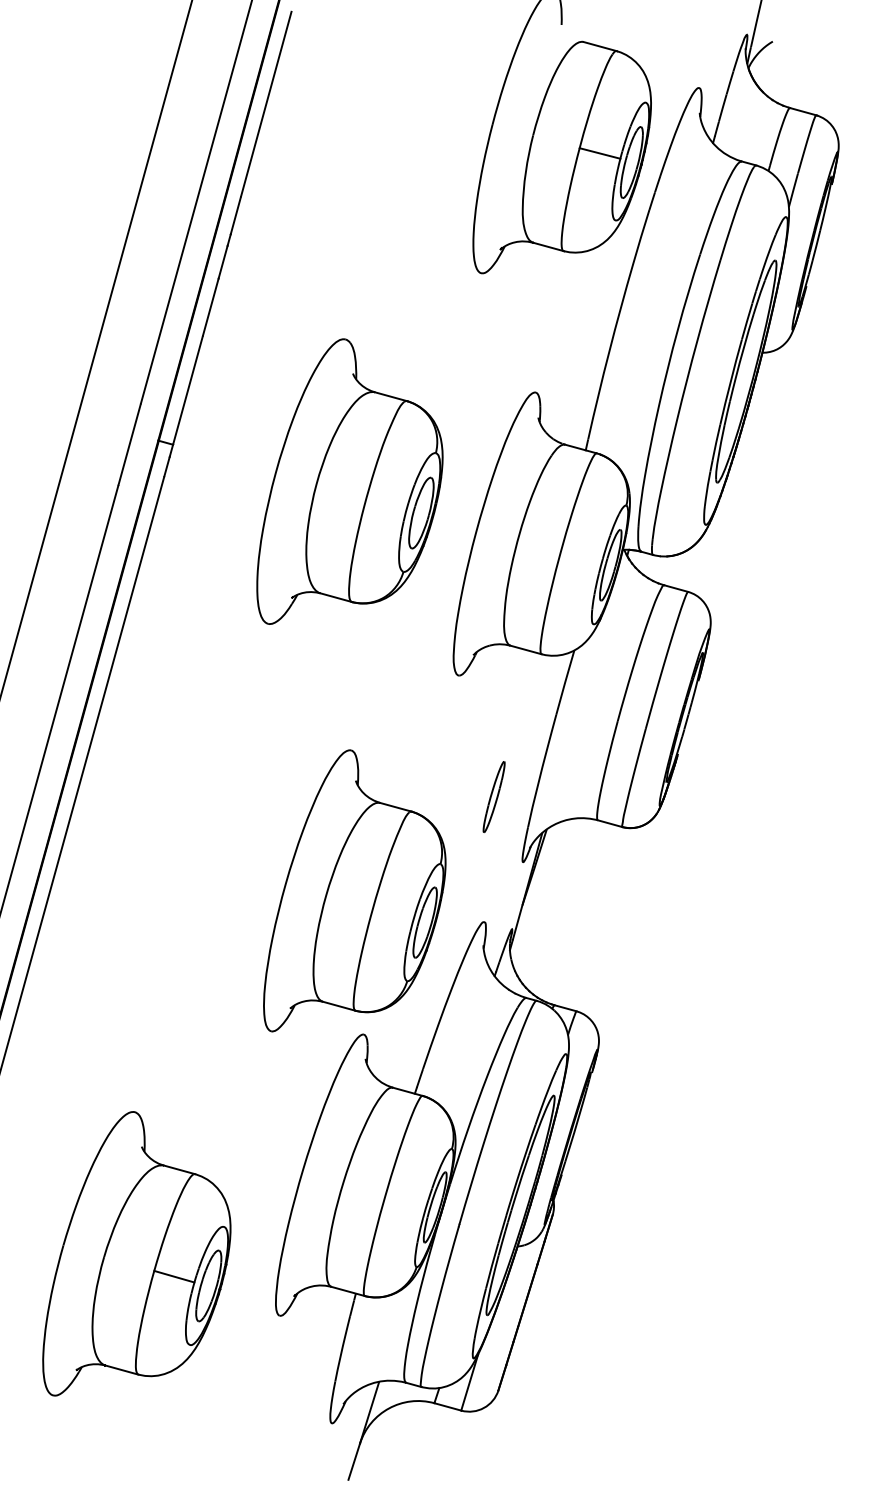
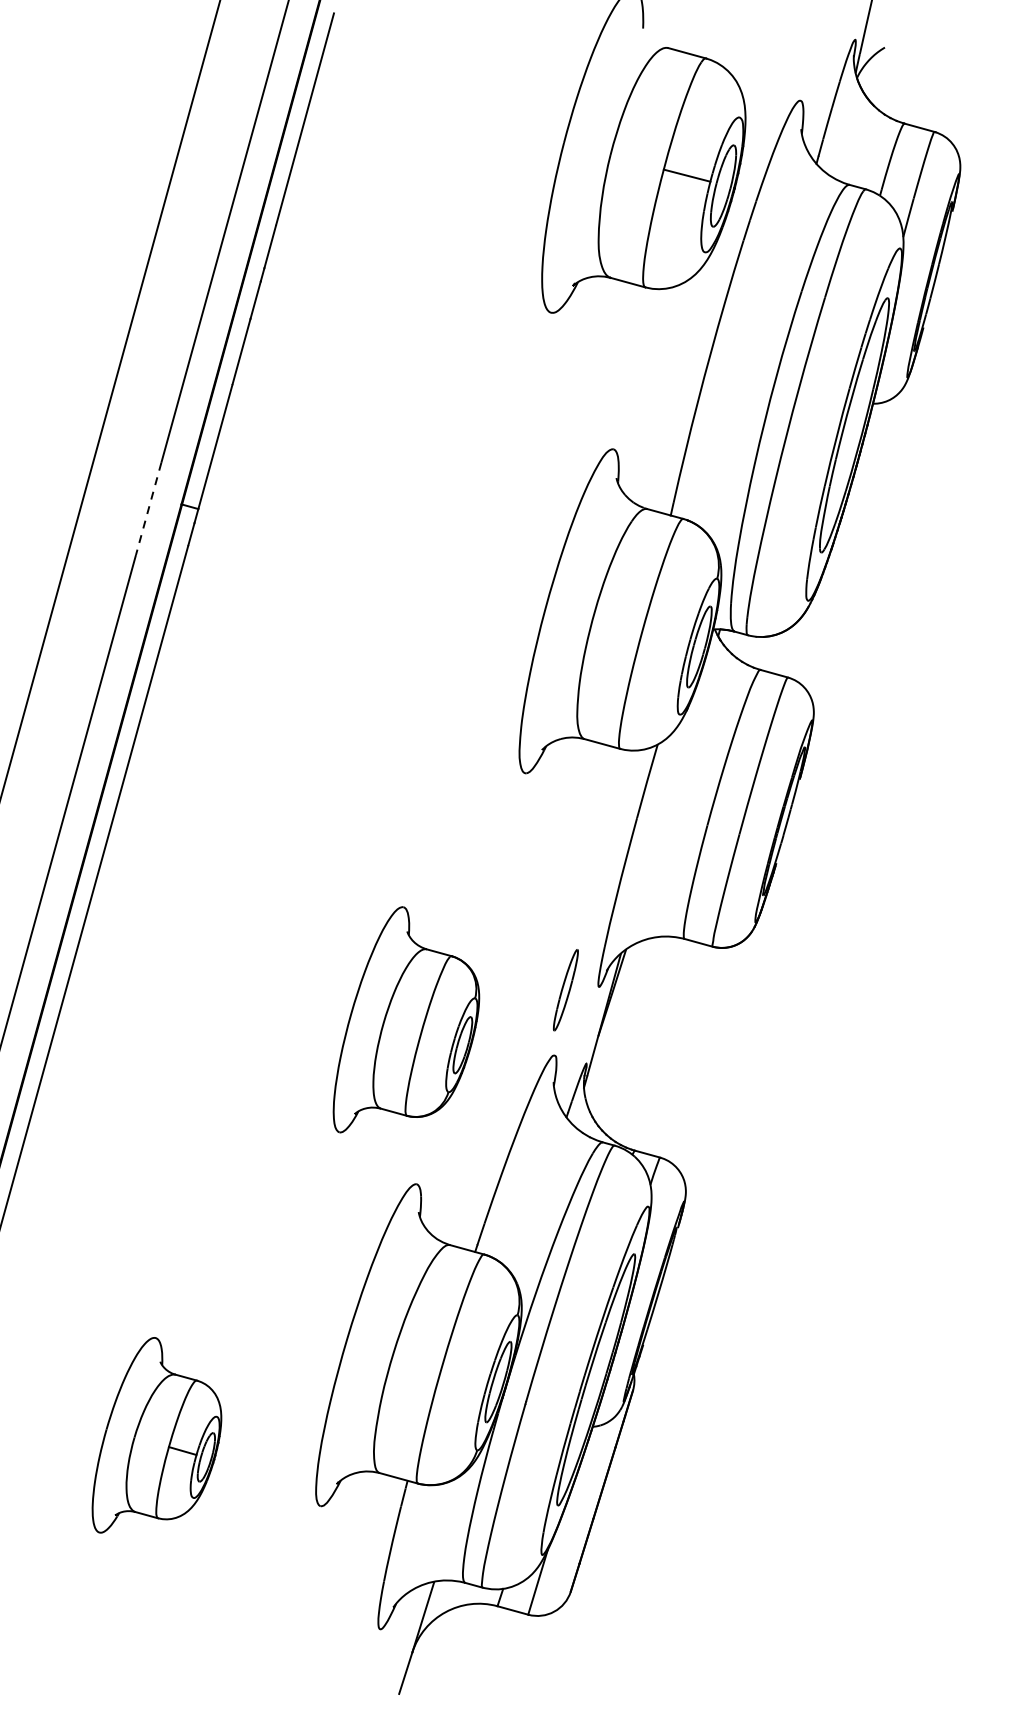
line: (129, 444) -> (148, 508), solid -> dashed
part: (349, 481) -> (400, 551), removed
part: (493, 796) -> (565, 989), moved
part: (354, 890) -> (406, 1019), size x0.7
part: (136, 1253) -> (156, 1434), size x0.6

